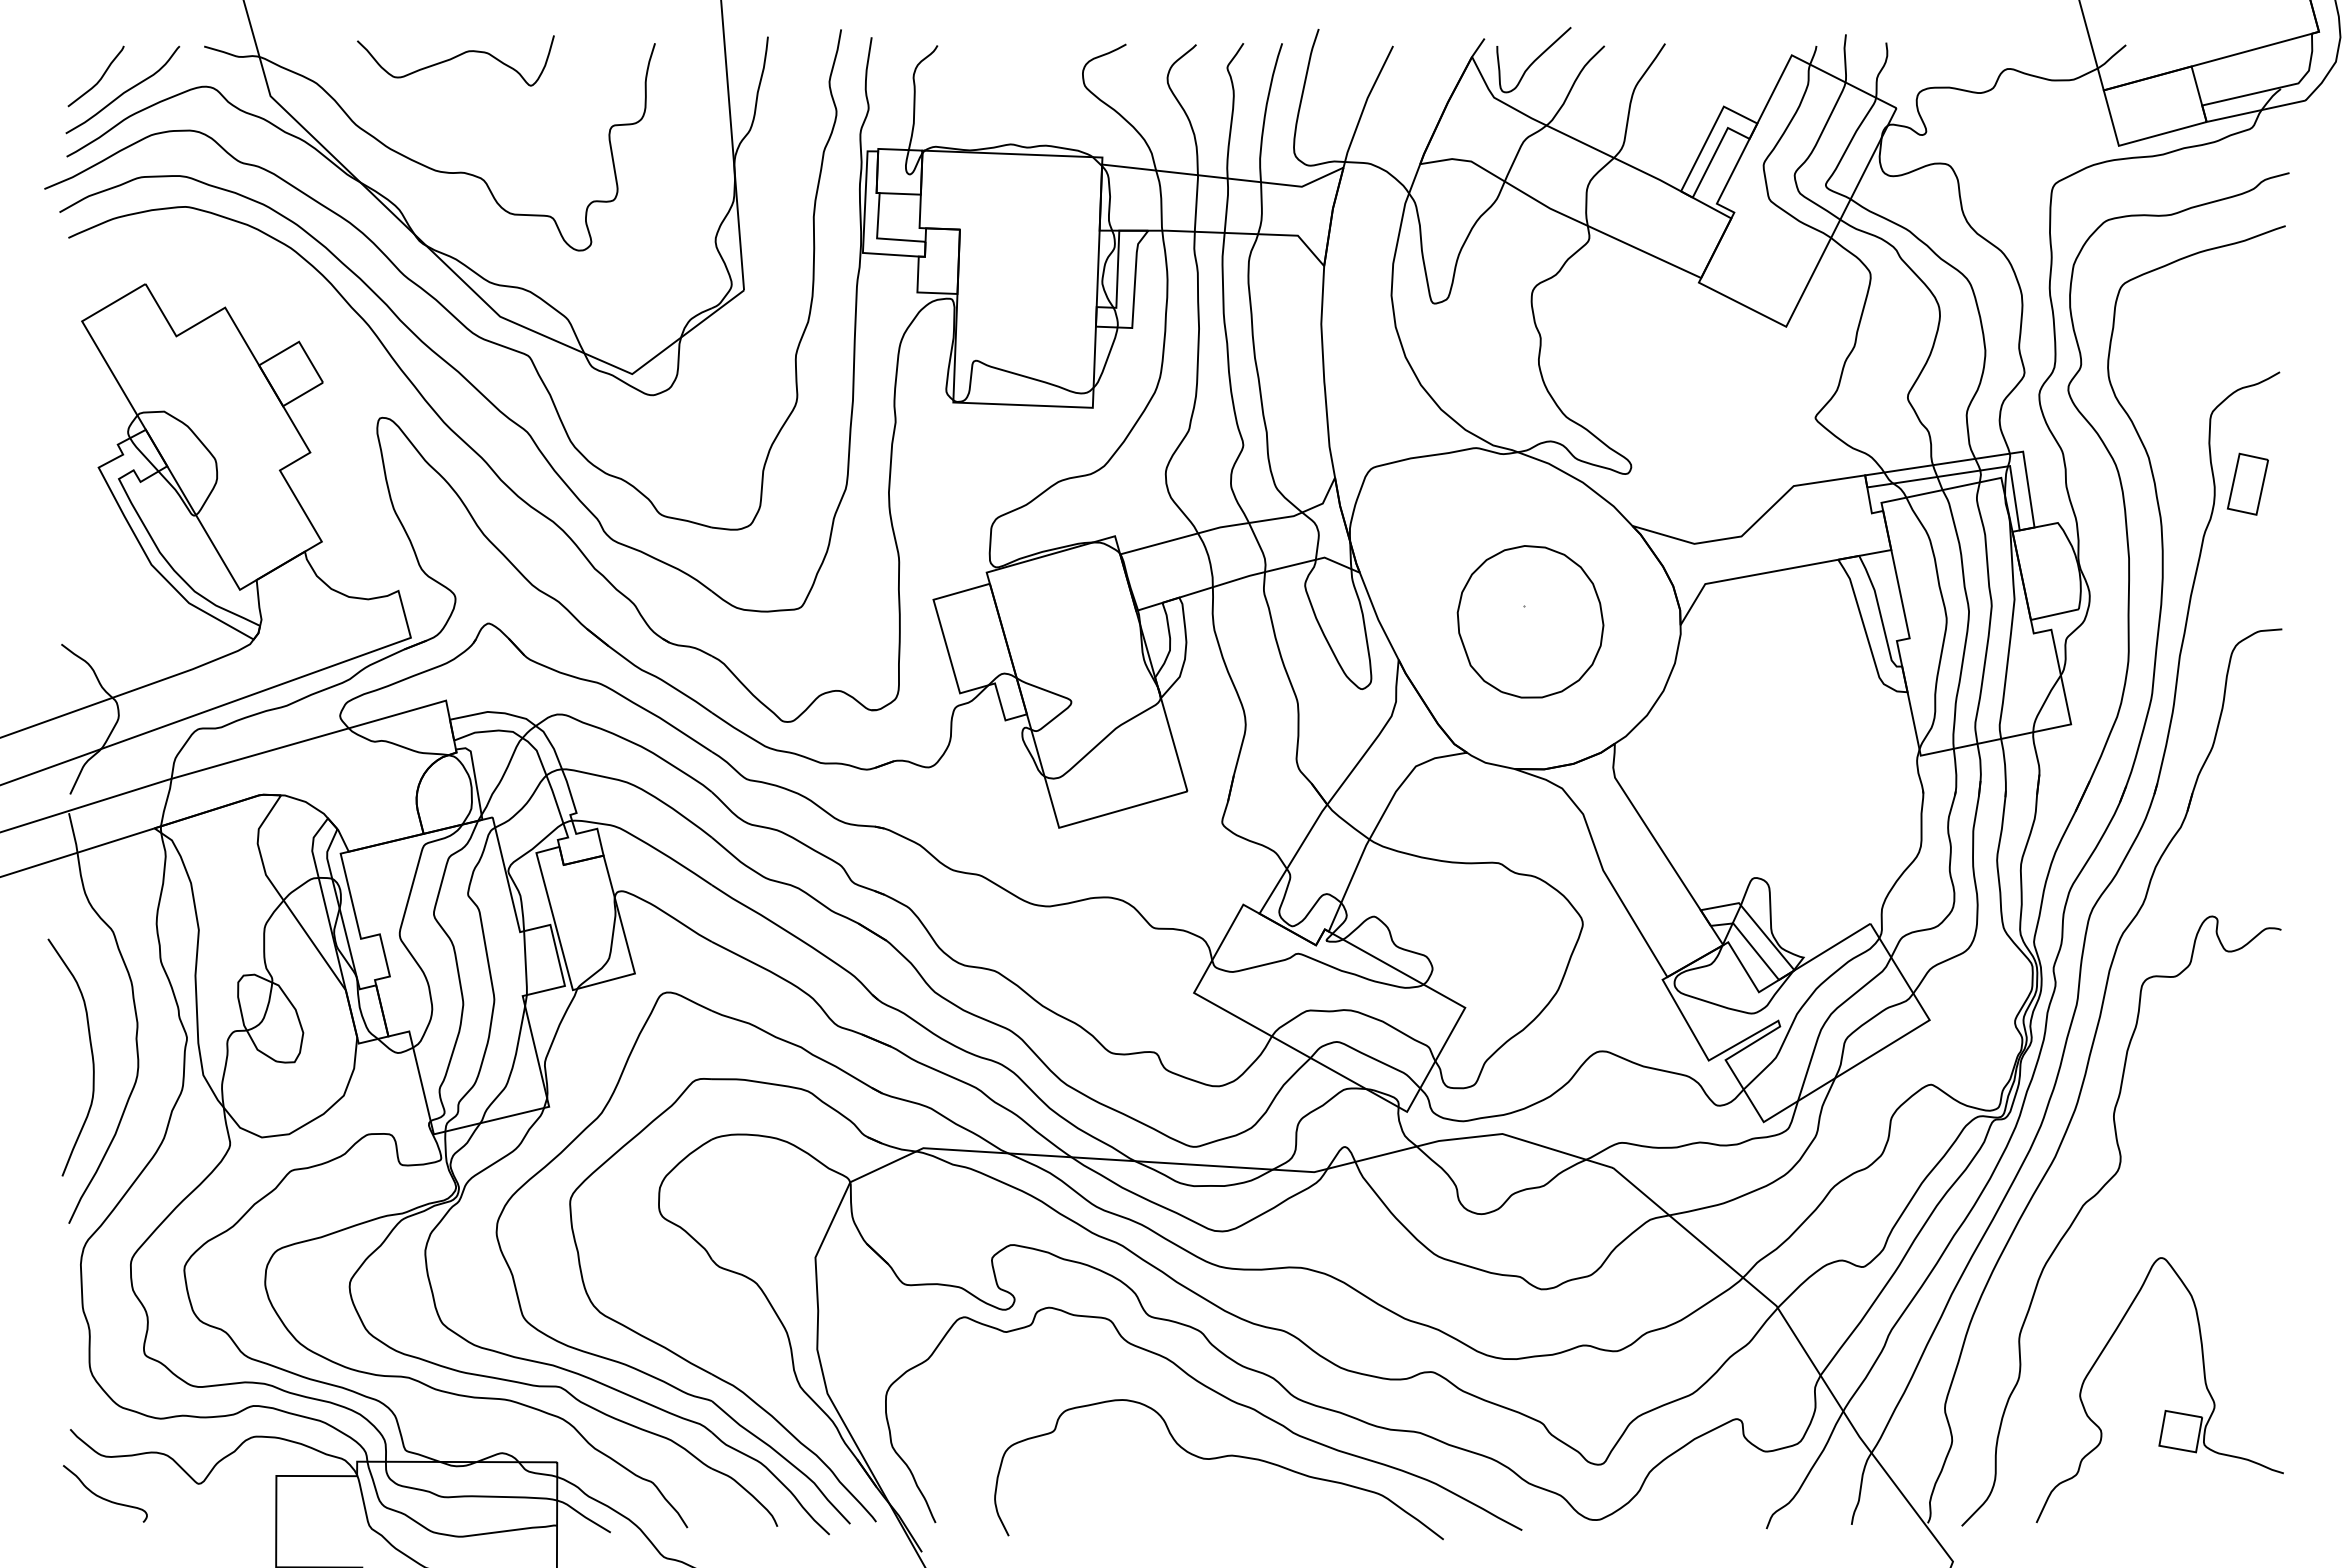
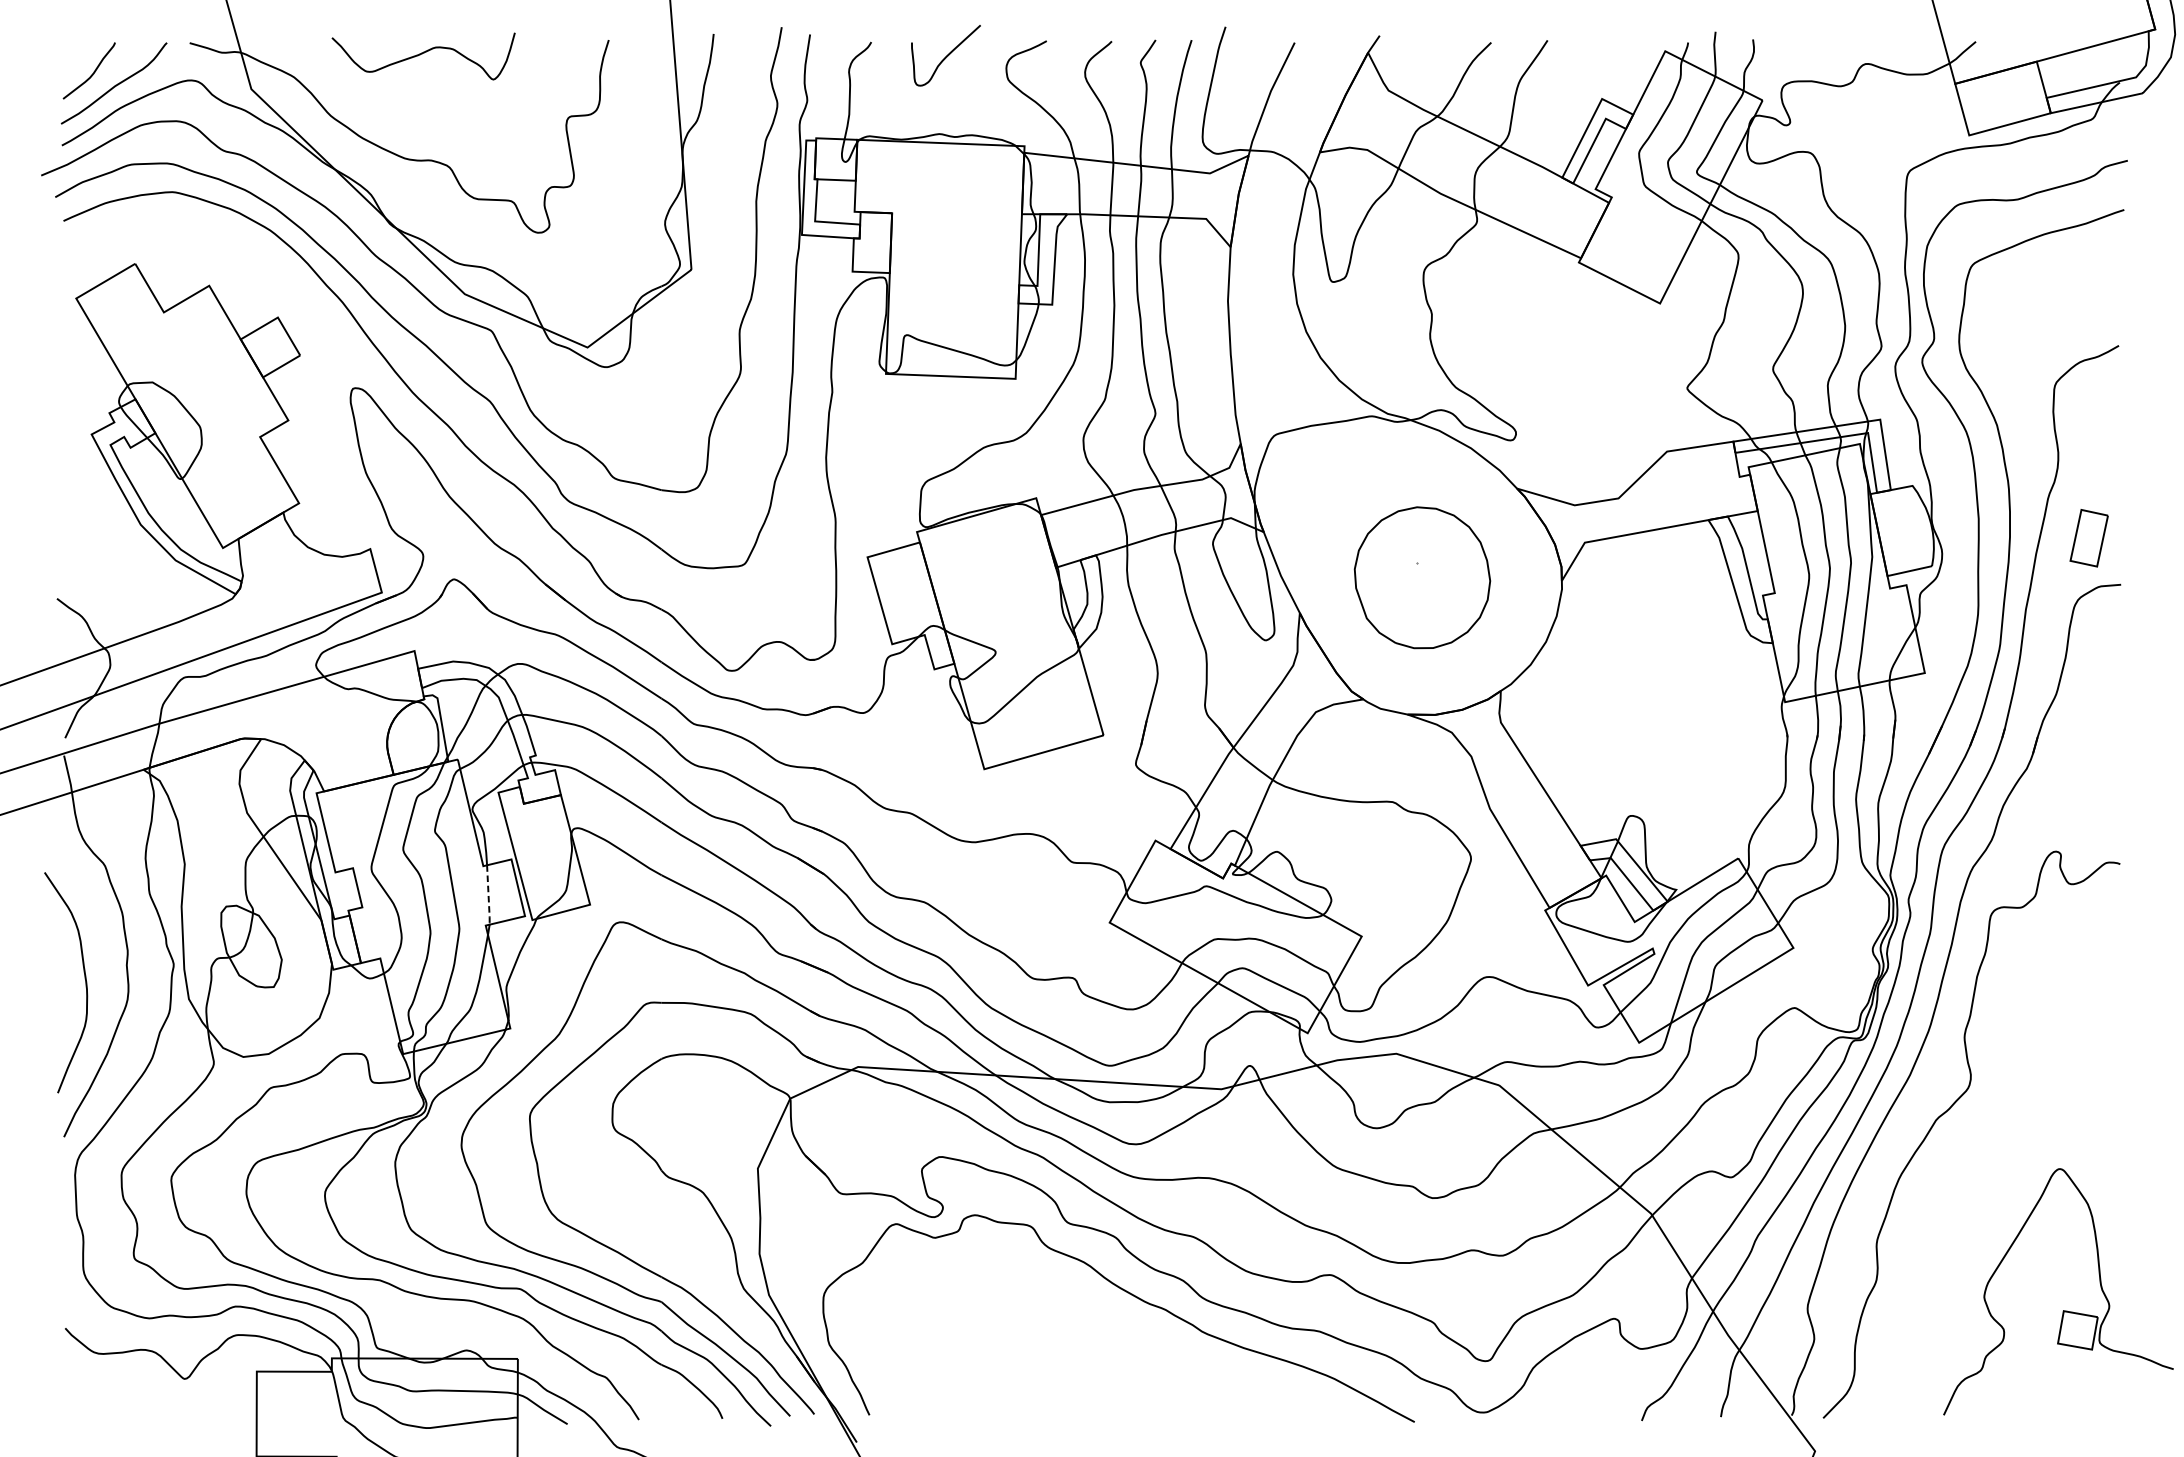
curve: (1533, 60) -> (945, 56), moved
part: (2247, 483) -> (2088, 537), moved
line: (525, 964) -> (488, 896), solid -> dashed
part: (2164, 1410) -> (2062, 1310), moved
curve: (1215, 1459) -> (1129, 1356), removed
curve: (103, 1497) -> (96, 1391), removed

